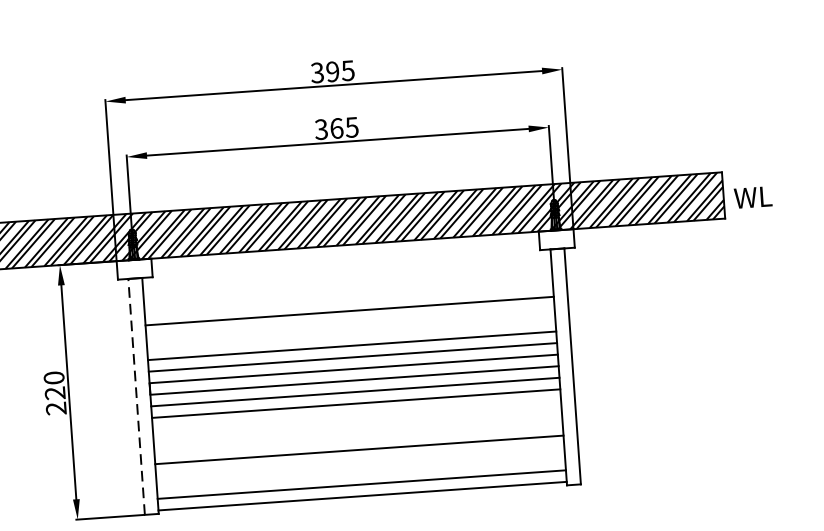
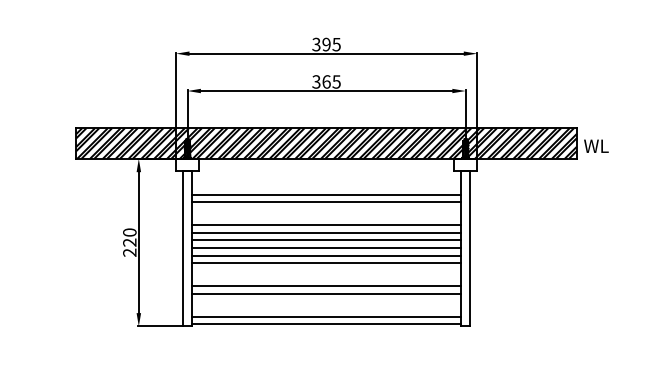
line: (348, 299) -> (326, 194), added
line: (137, 396) -> (183, 248), dashed -> solid
line: (358, 439) -> (326, 286), added

